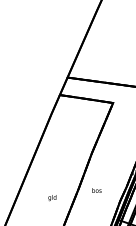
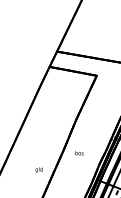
text: (52, 198) -> (39, 170), moved

